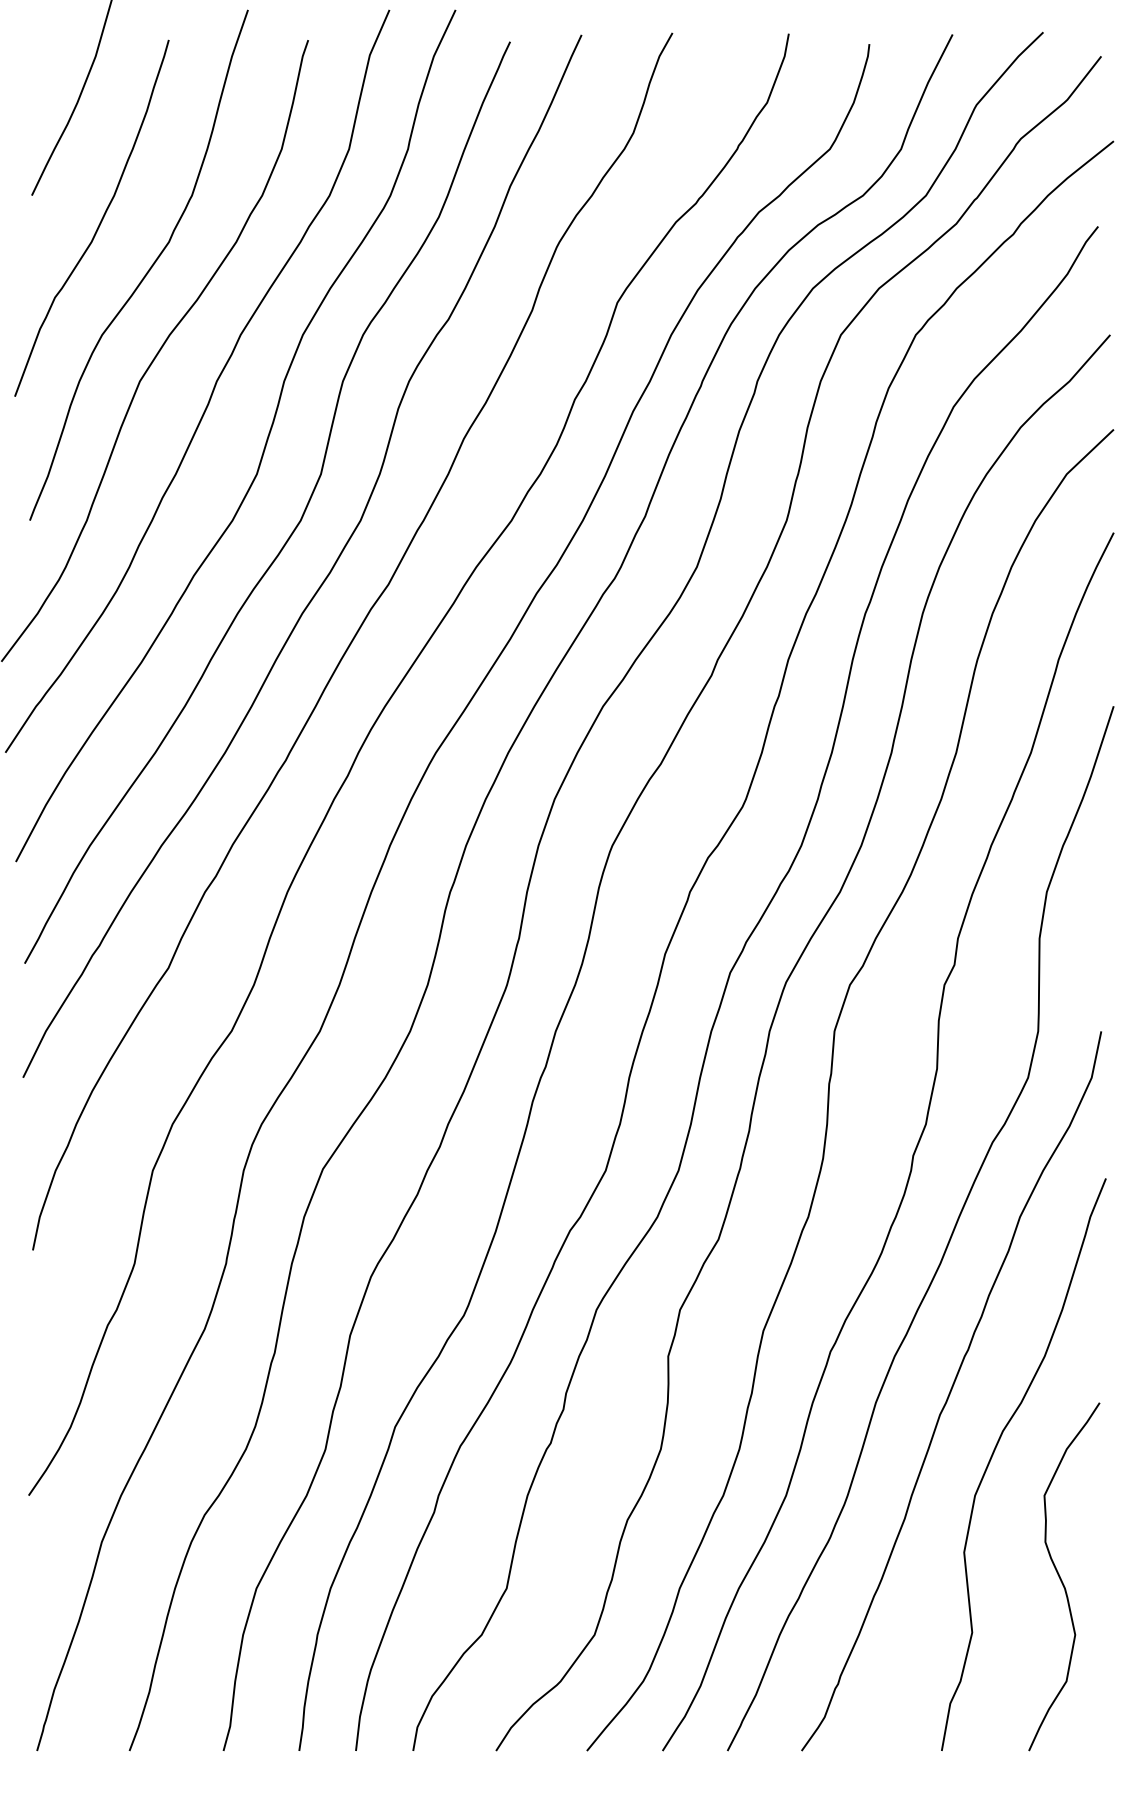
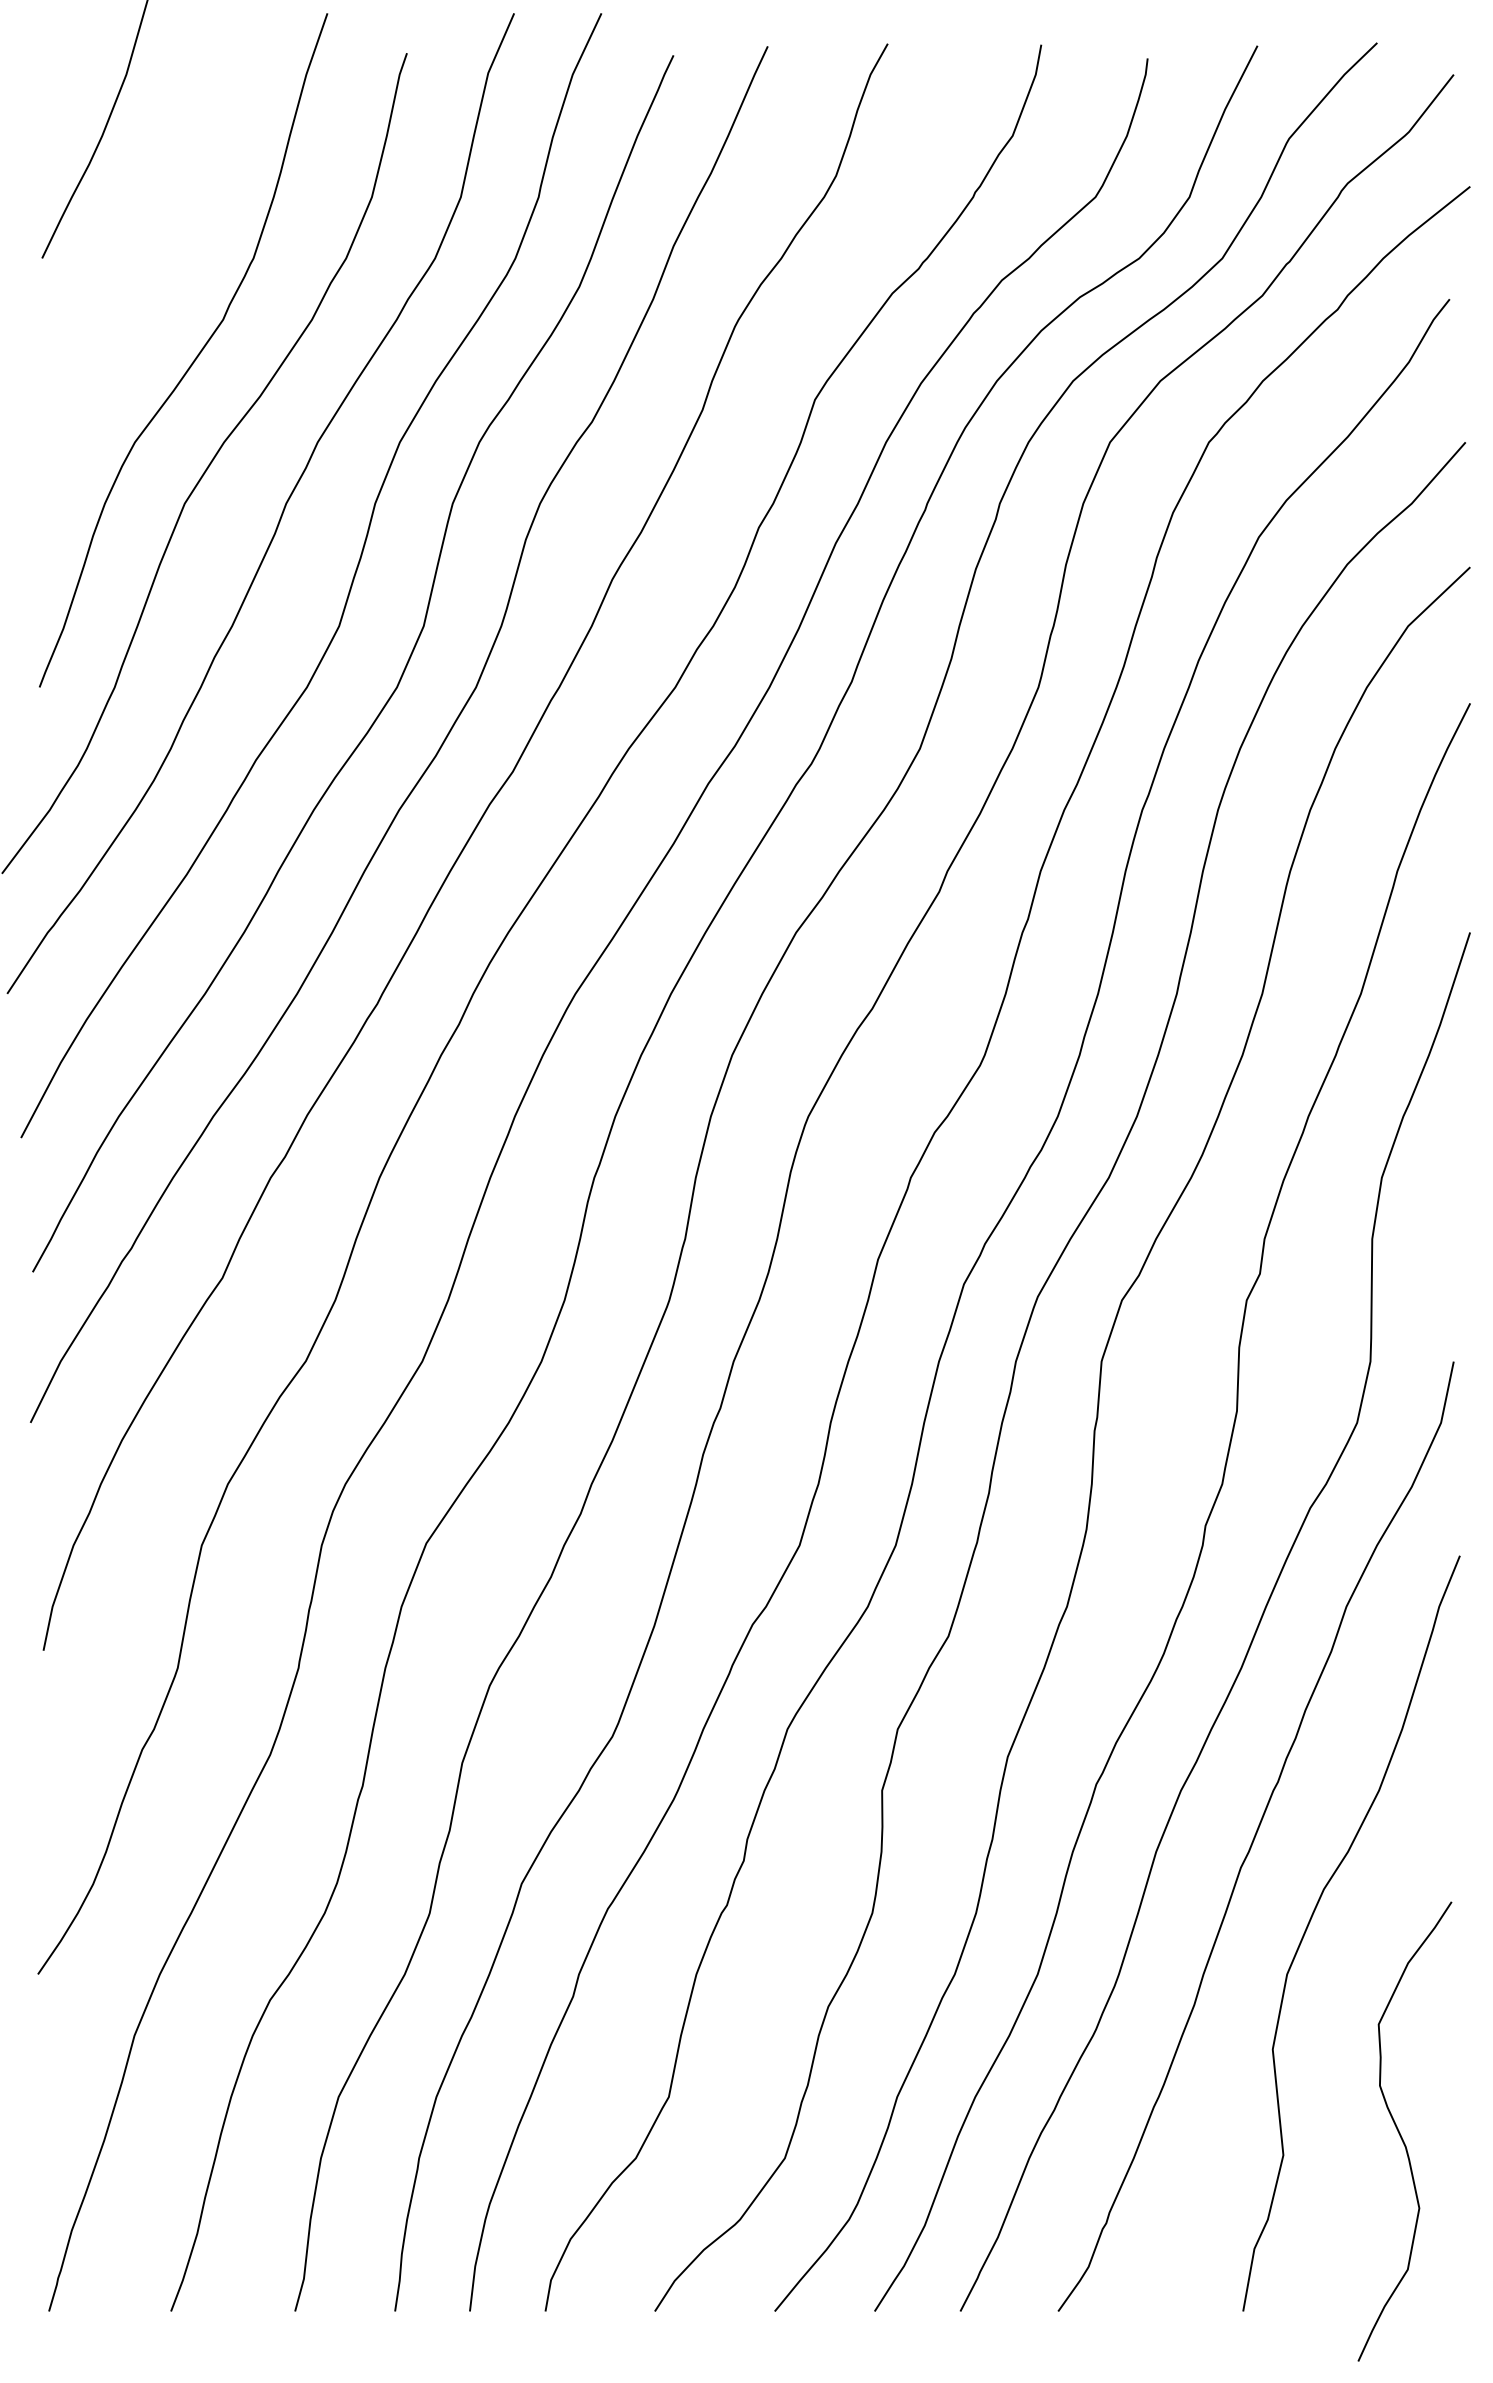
curve: (100, 221) -> (132, 292), removed
curve: (1060, 1577) -> (1400, 2132), moved

